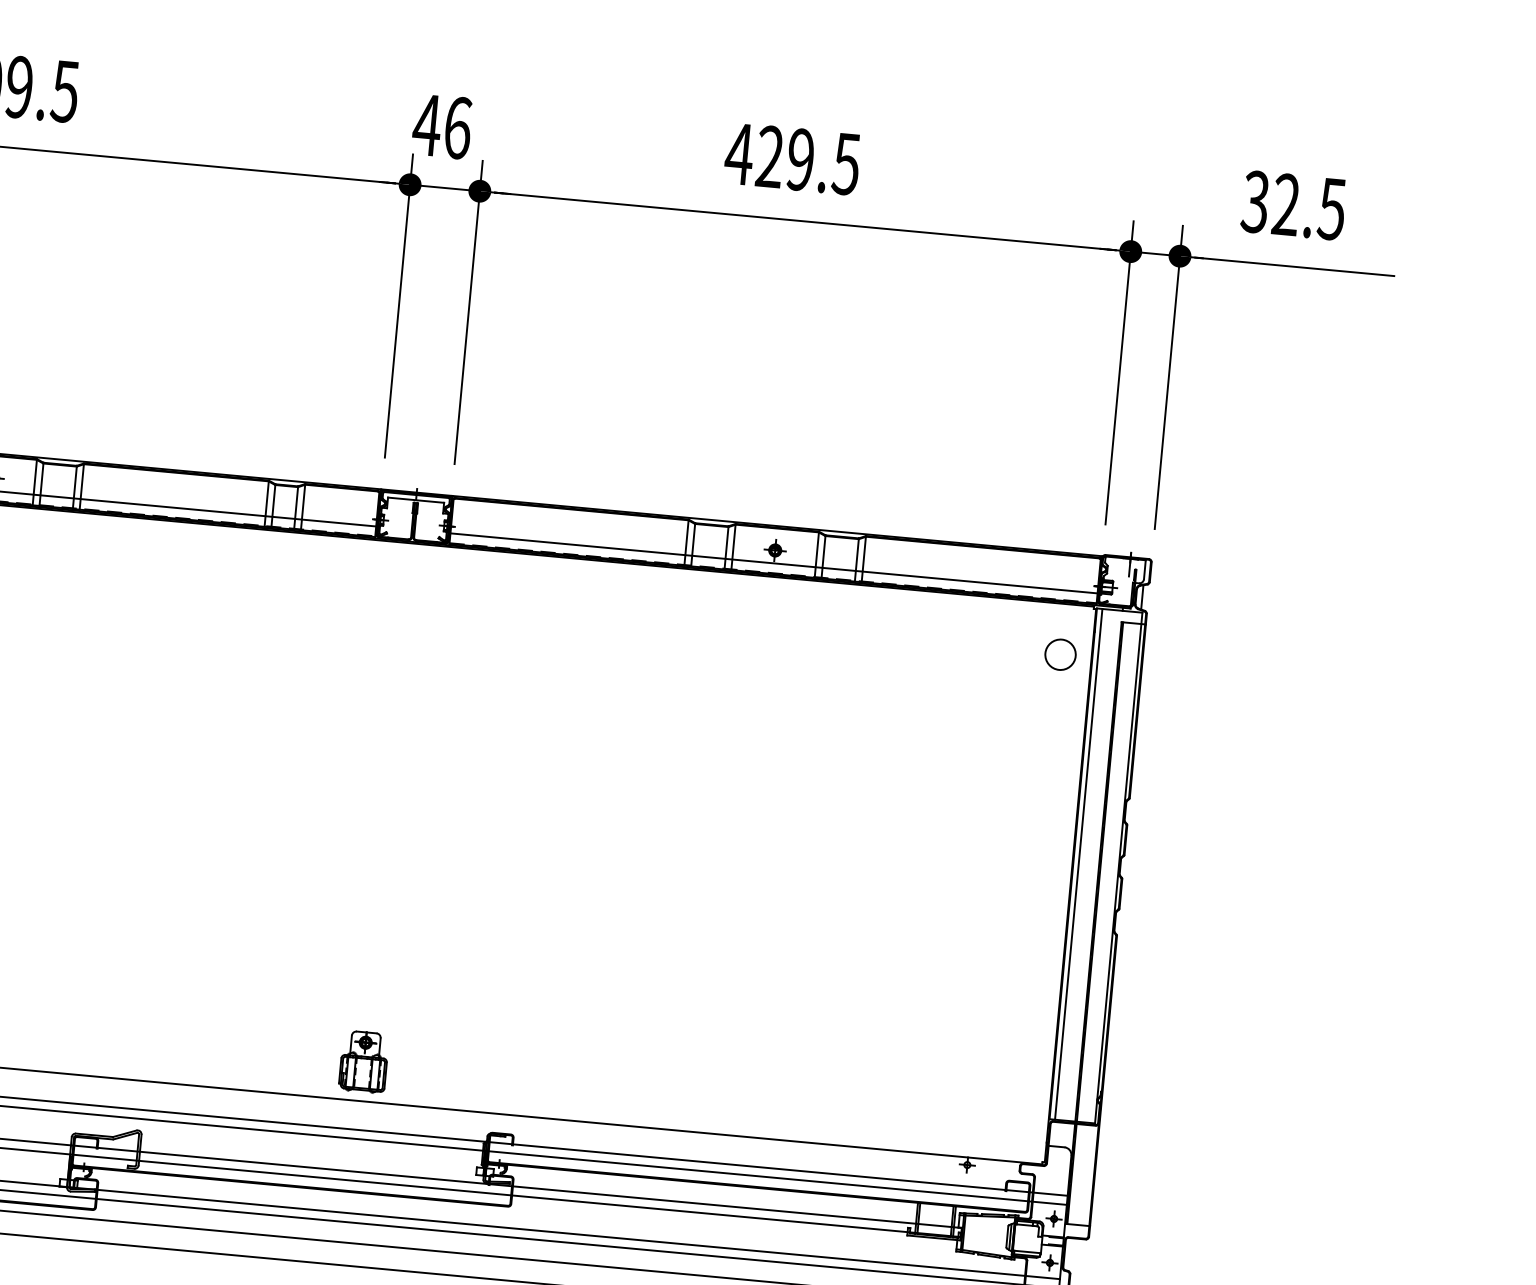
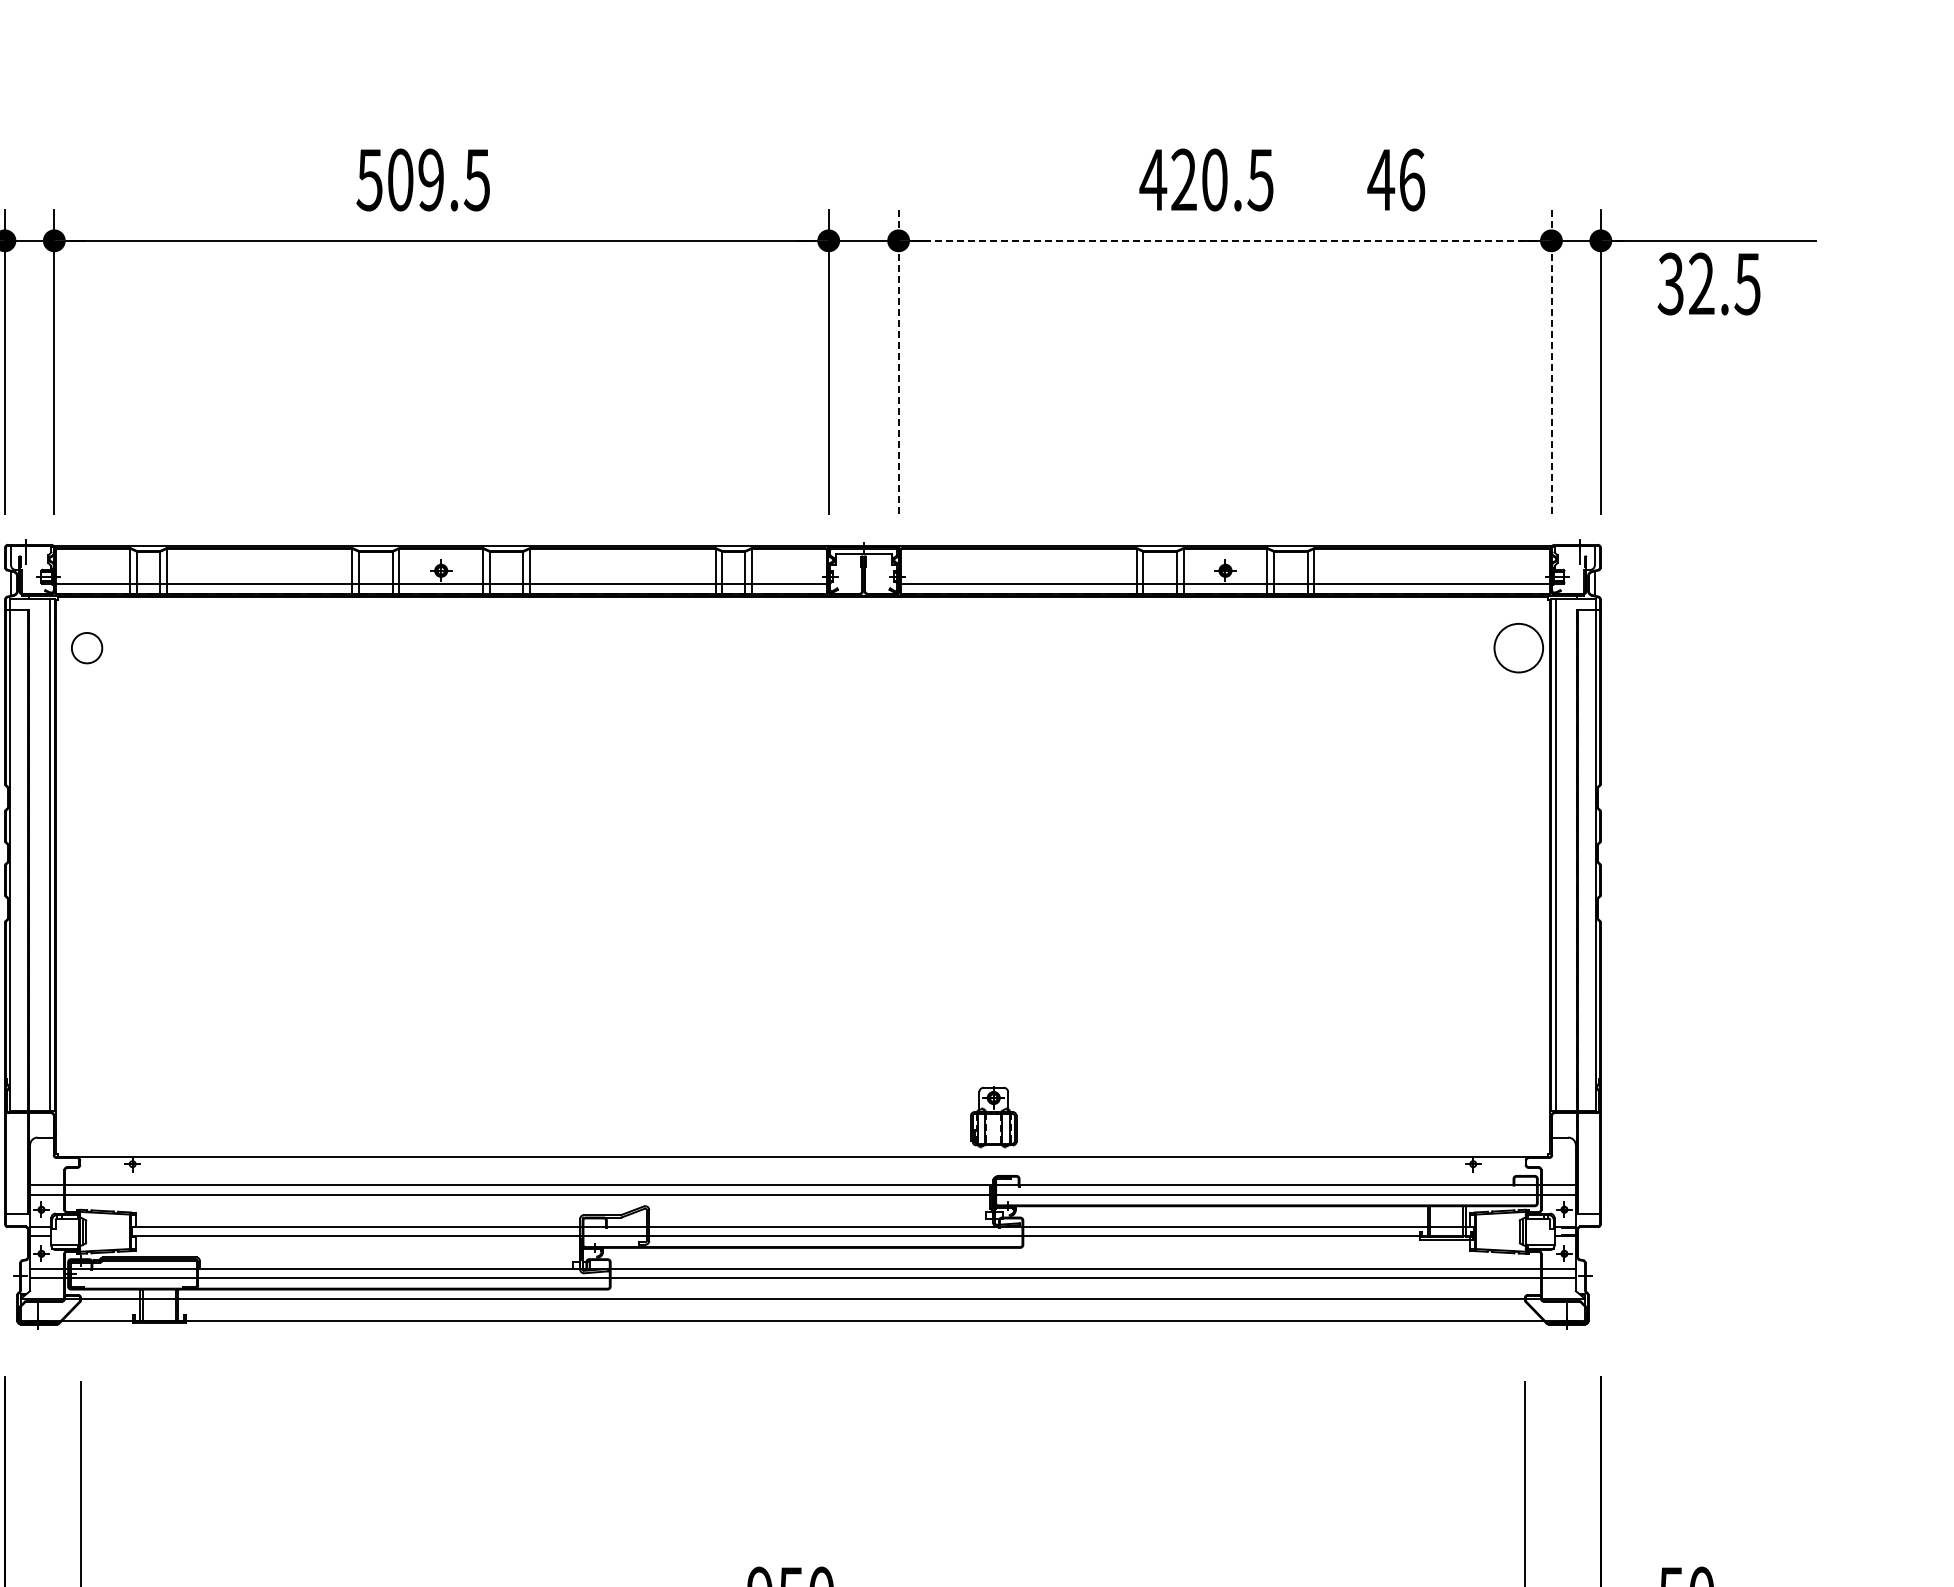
text: (442, 126) -> (1396, 179), moved
text: (800, 159) -> (1214, 179), 429.5 -> 420.5
text: (1293, 205) -> (1708, 283), moved
line: (804, 221) -> (1224, 240), solid -> dashed
line: (468, 312) -> (898, 362), solid -> dashed
line: (1119, 372) -> (1551, 362), solid -> dashed
circle: (1060, 654) -> (1518, 647), size x1.6
part: (363, 1062) -> (993, 1117), moved

